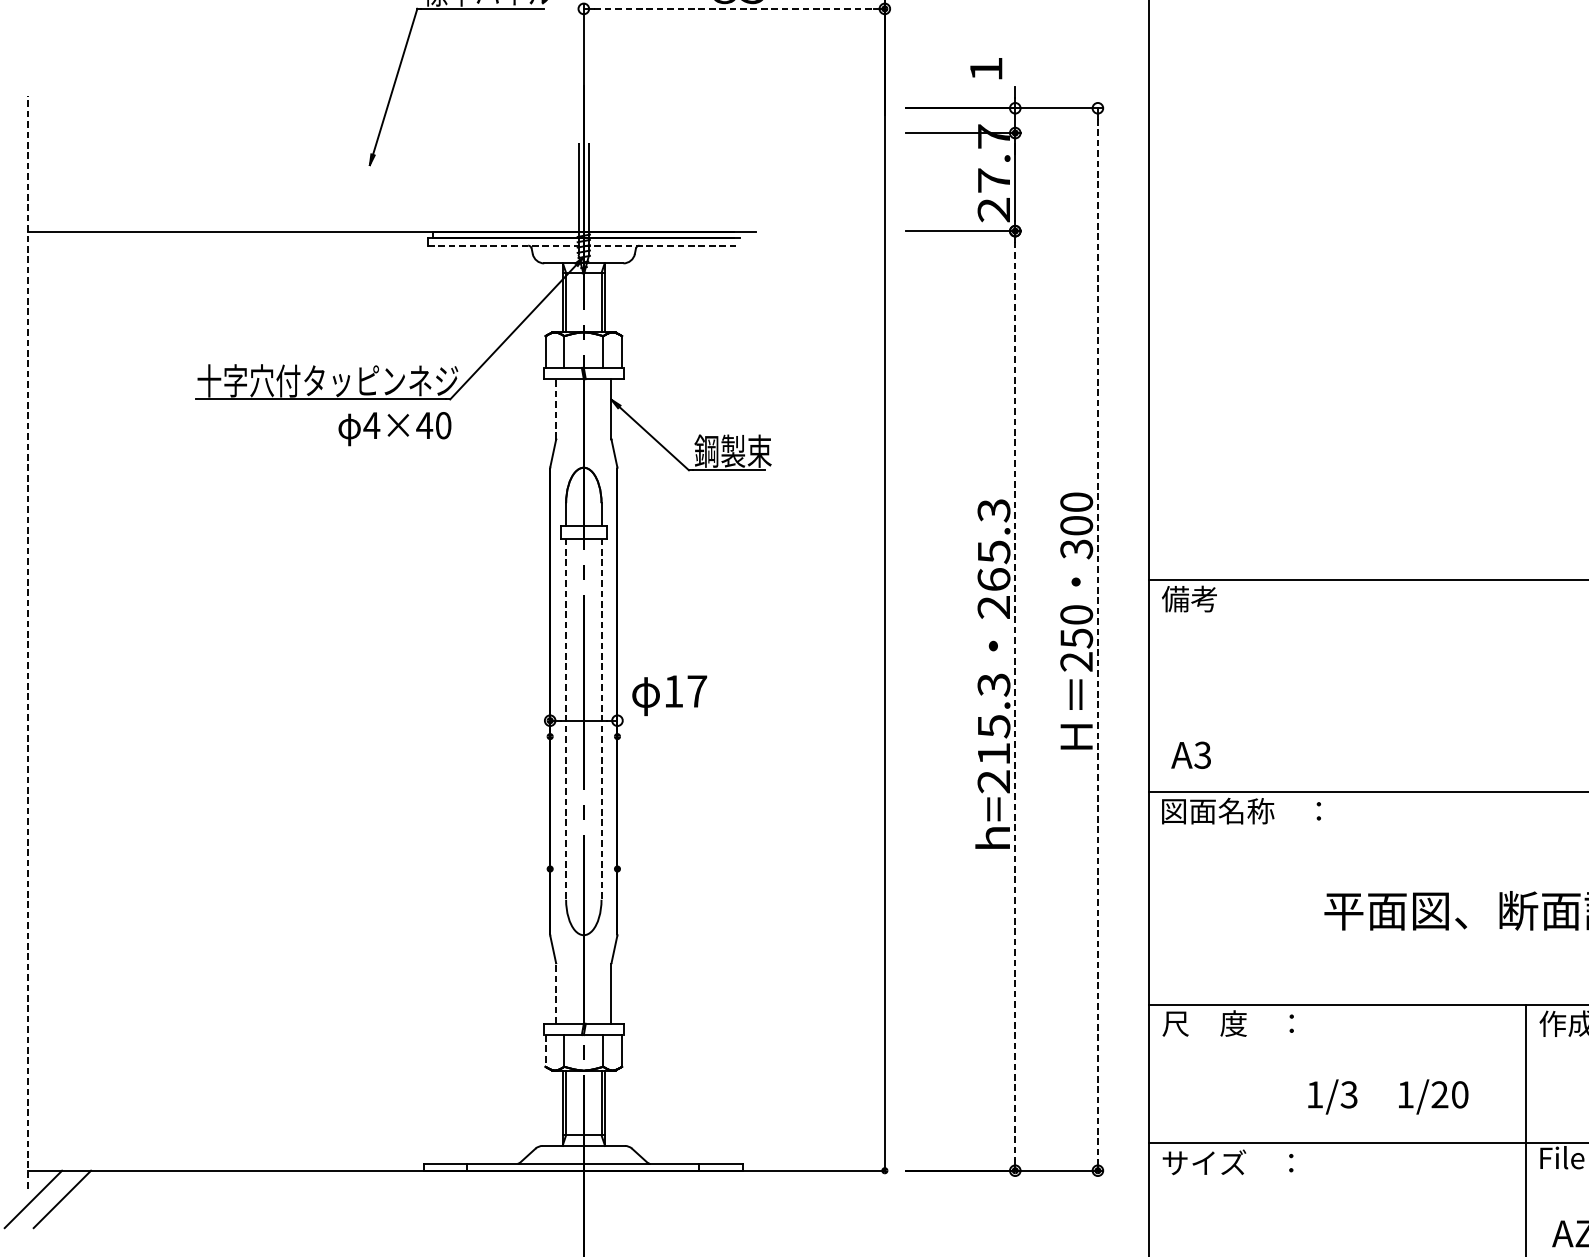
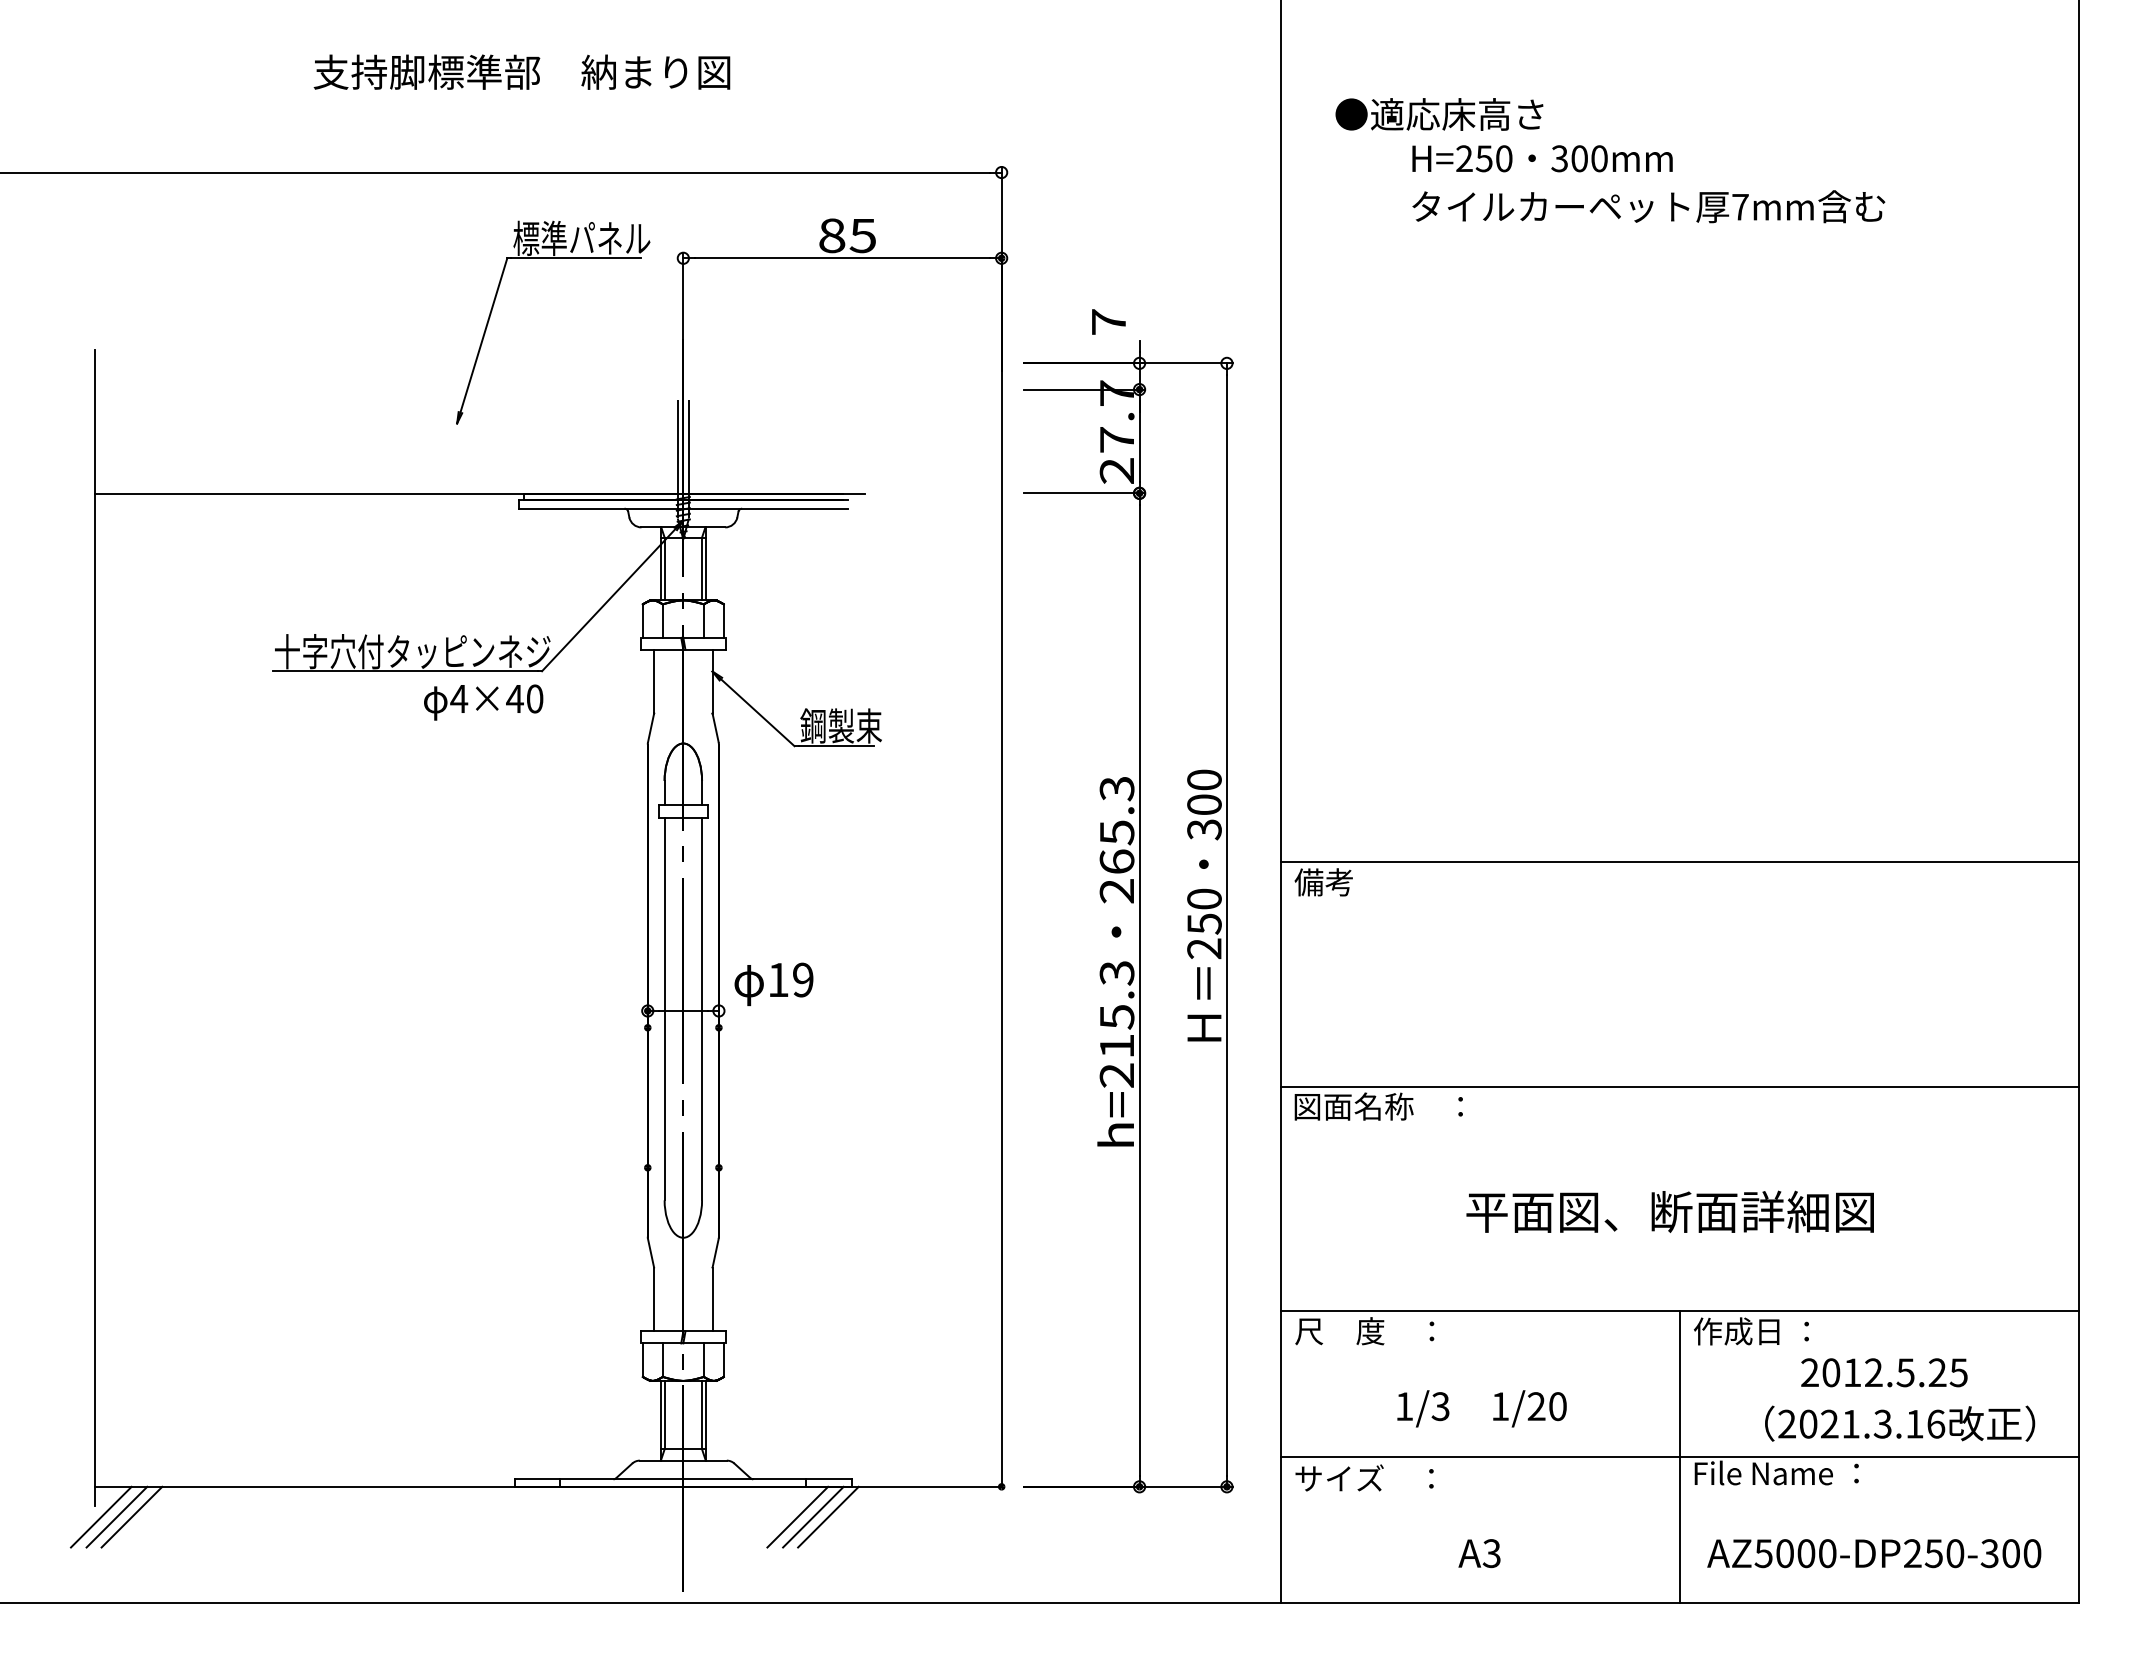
line: (734, 9) -> (842, 258), dashed -> solid
text: (985, 68) -> (1108, 321), 1 -> 7
line: (583, 245) -> (683, 508), dashed -> solid
line: (556, 409) -> (654, 681), dashed -> solid
line: (1097, 639) -> (1226, 925), dashed -> solid
line: (27, 642) -> (95, 928), dashed -> solid
text: (697, 690) -> (803, 979), 17 -> 19
line: (1015, 701) -> (1139, 990), dashed -> solid
line: (565, 719) -> (664, 1009), dashed -> solid
line: (601, 719) -> (702, 1009), dashed -> solid
text: (1191, 755) -> (1479, 1553), moved
line: (556, 993) -> (654, 1299), dashed -> solid
line: (545, 1051) -> (642, 1360), dashed -> solid
text: (1387, 1096) -> (1481, 1408), moved
line: (47, 1198) -> (116, 1516), added
line: (691, 1198) -> (797, 1516), added
line: (706, 1198) -> (813, 1516), added
line: (721, 1198) -> (828, 1516), added

